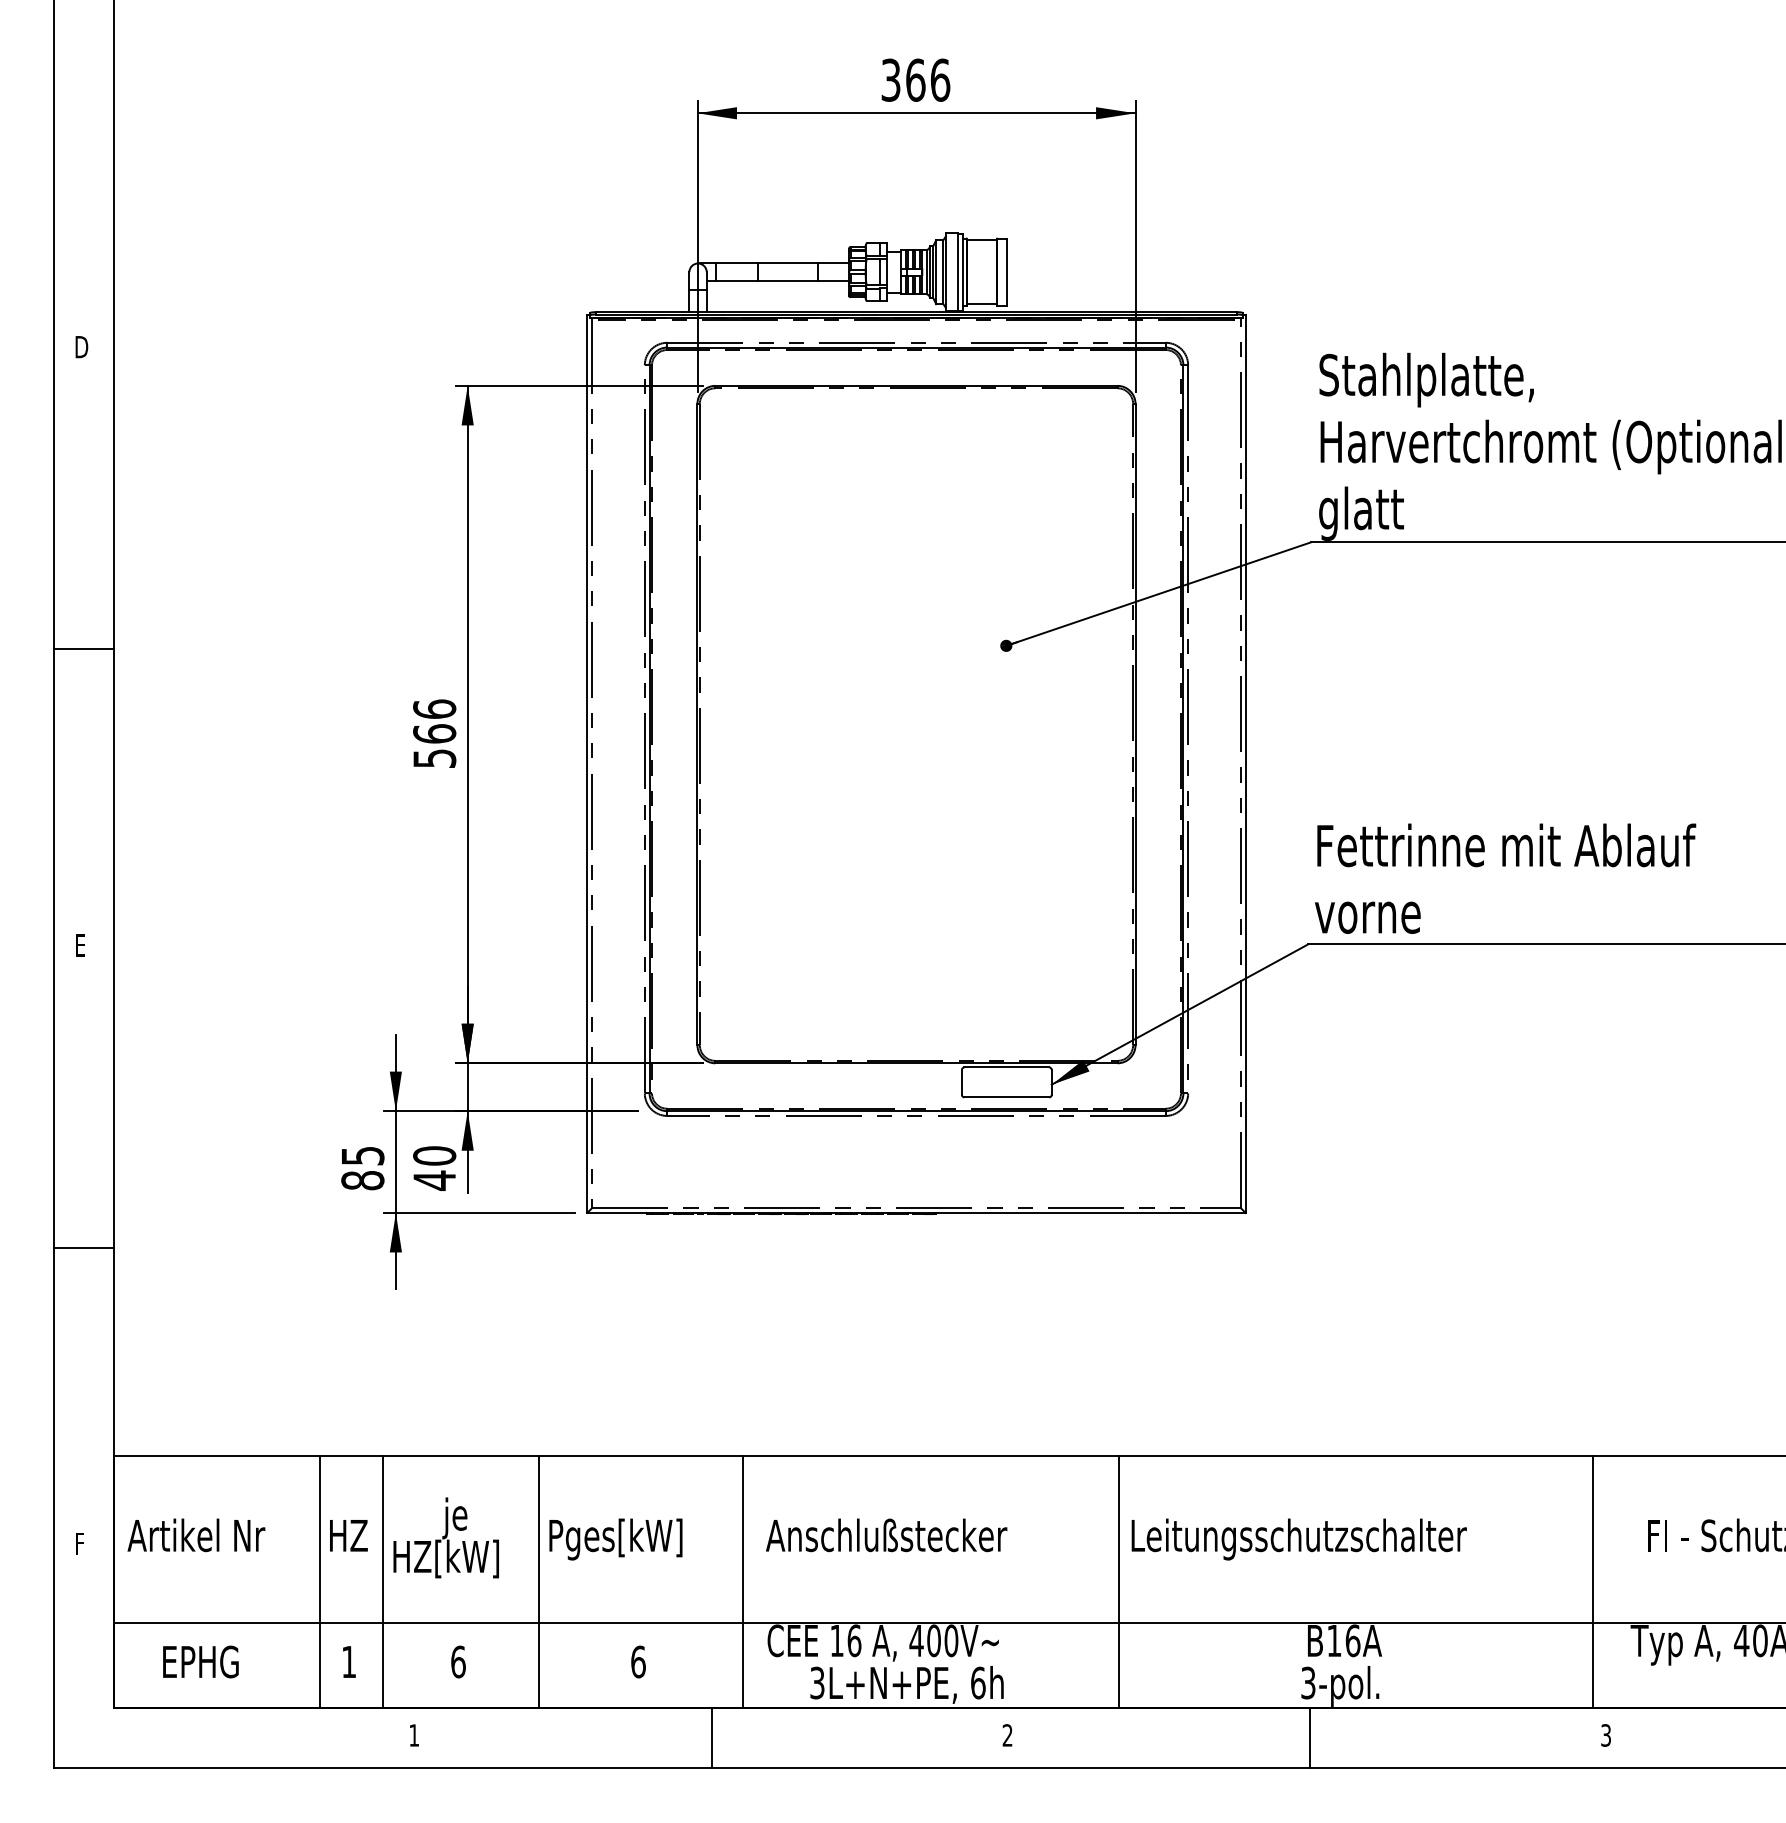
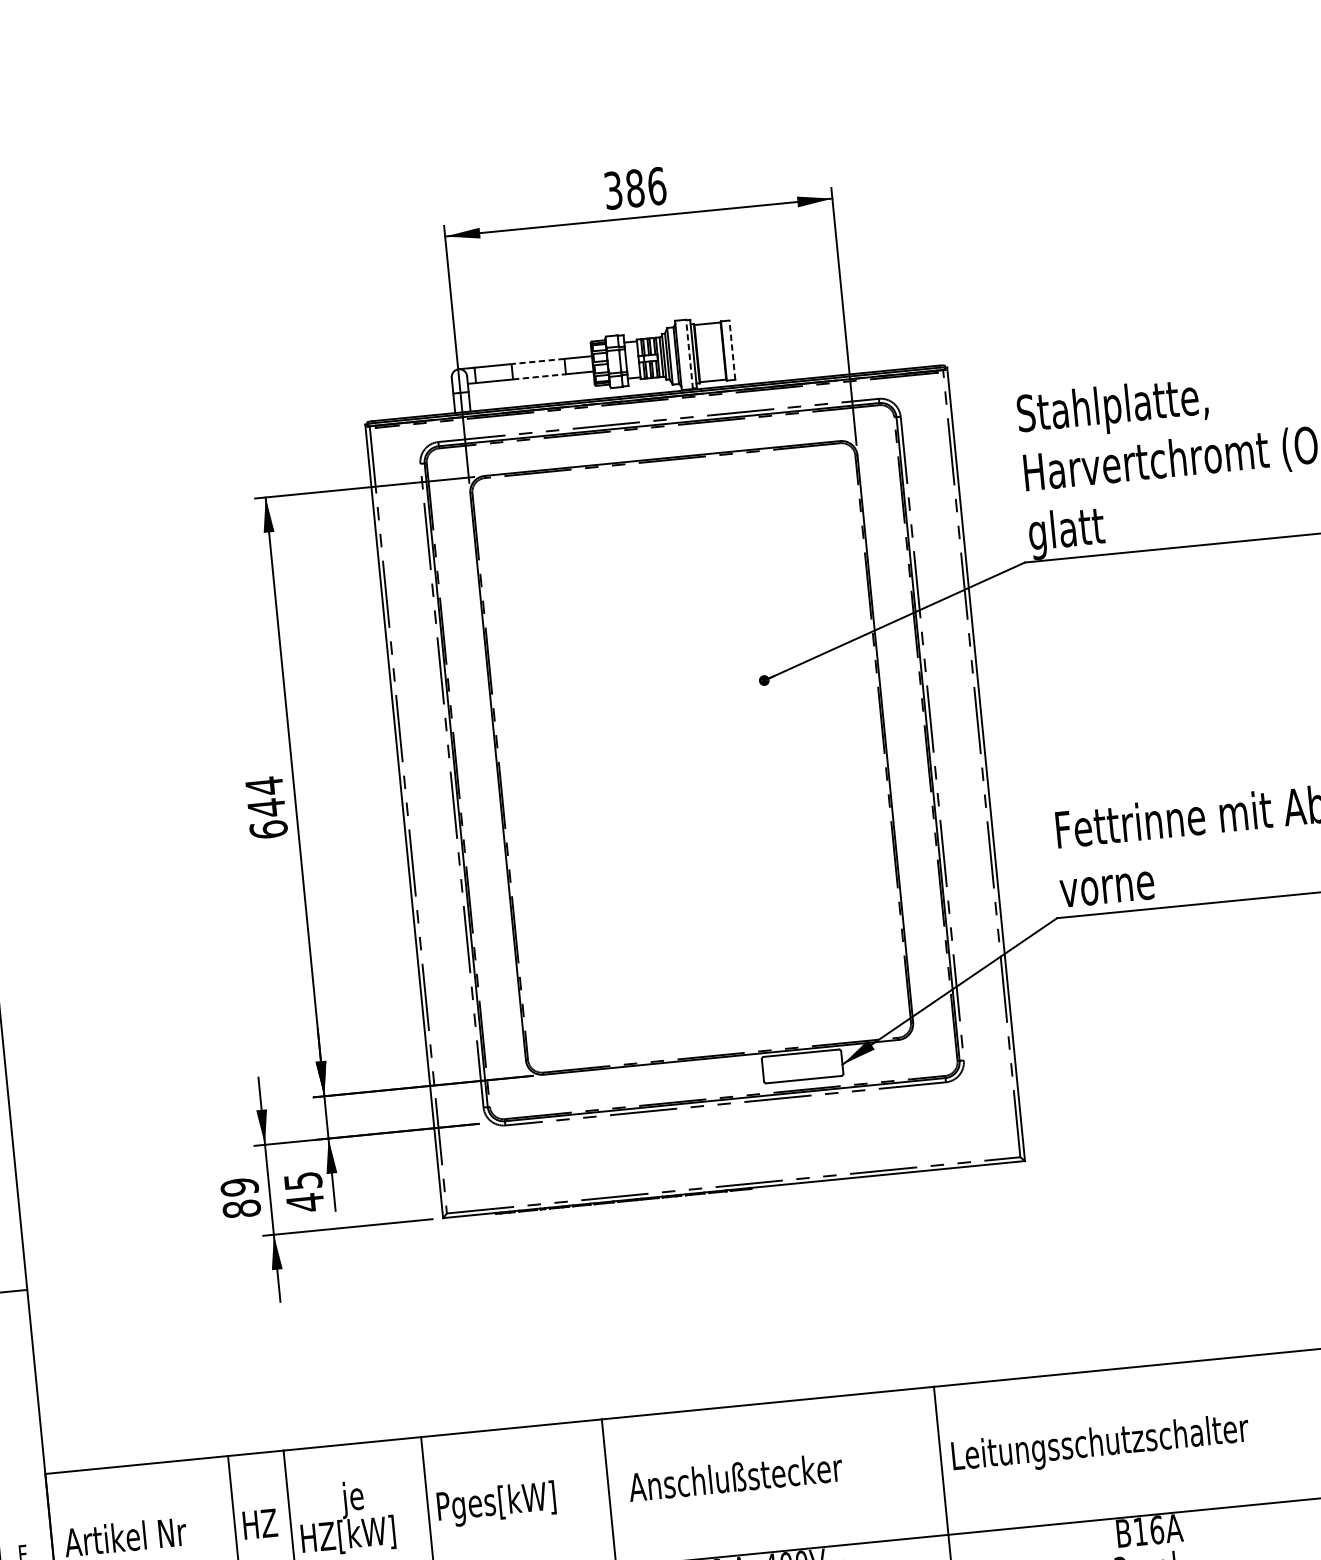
text: (915, 79) -> (634, 187), 366 -> 386
line: (787, 263) -> (537, 361), solid -> dashed
line: (958, 271) -> (689, 353), solid -> dashed
line: (1006, 272) -> (732, 350), solid -> dashed
line: (787, 280) -> (539, 376), solid -> dashed
text: (434, 733) -> (266, 807), 566 -> 644
text: (362, 1155) -> (239, 1186), 85 -> 89
text: (434, 1155) -> (303, 1180), 40 -> 45

